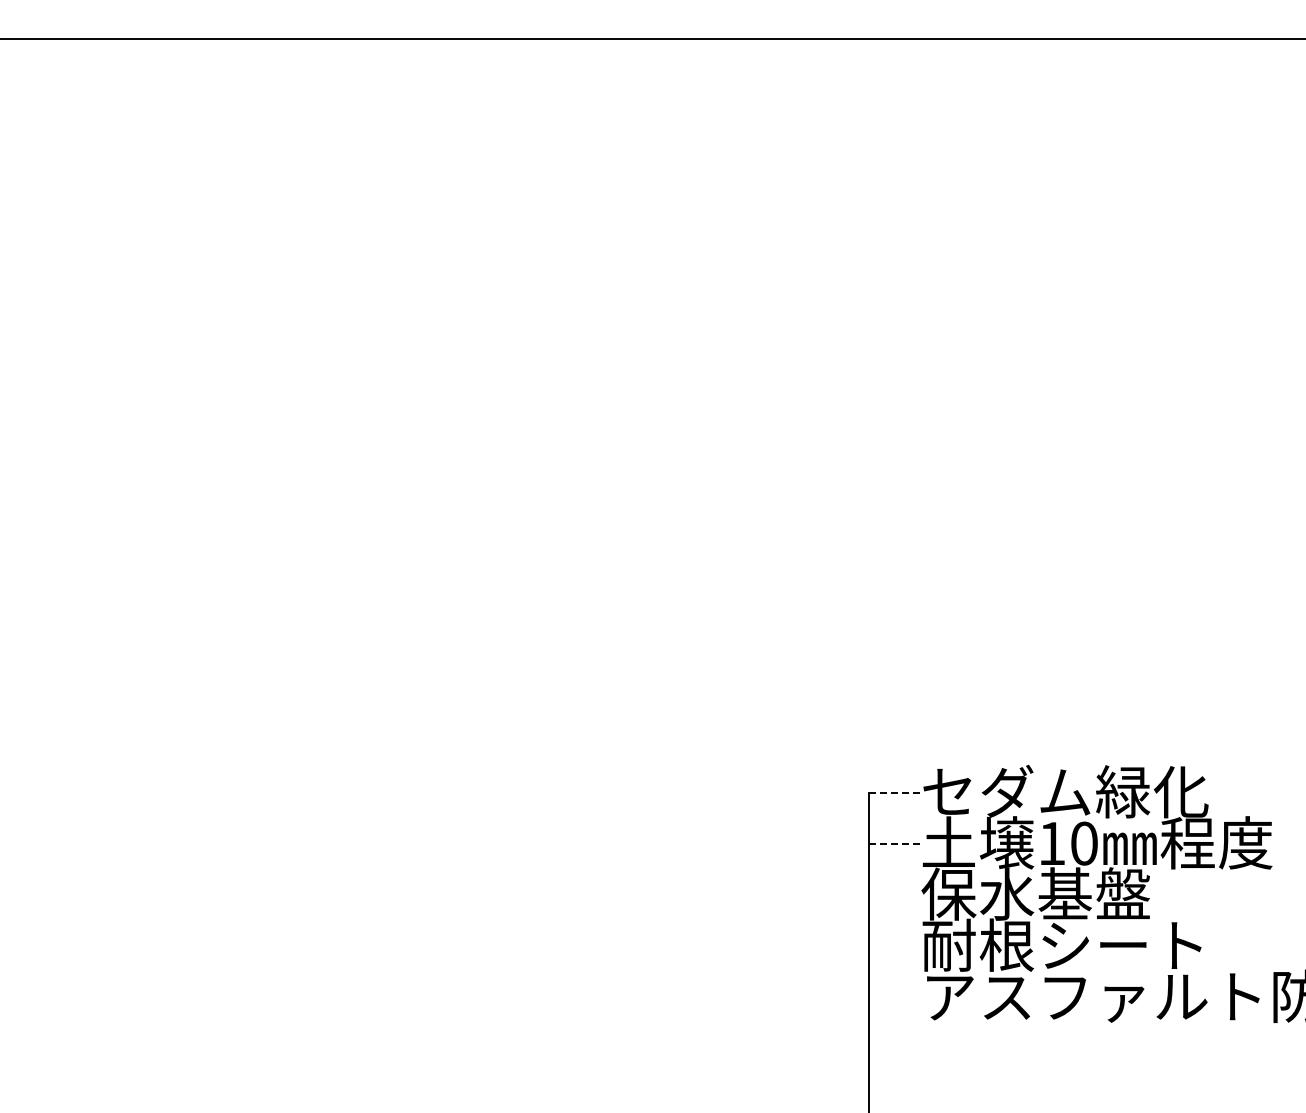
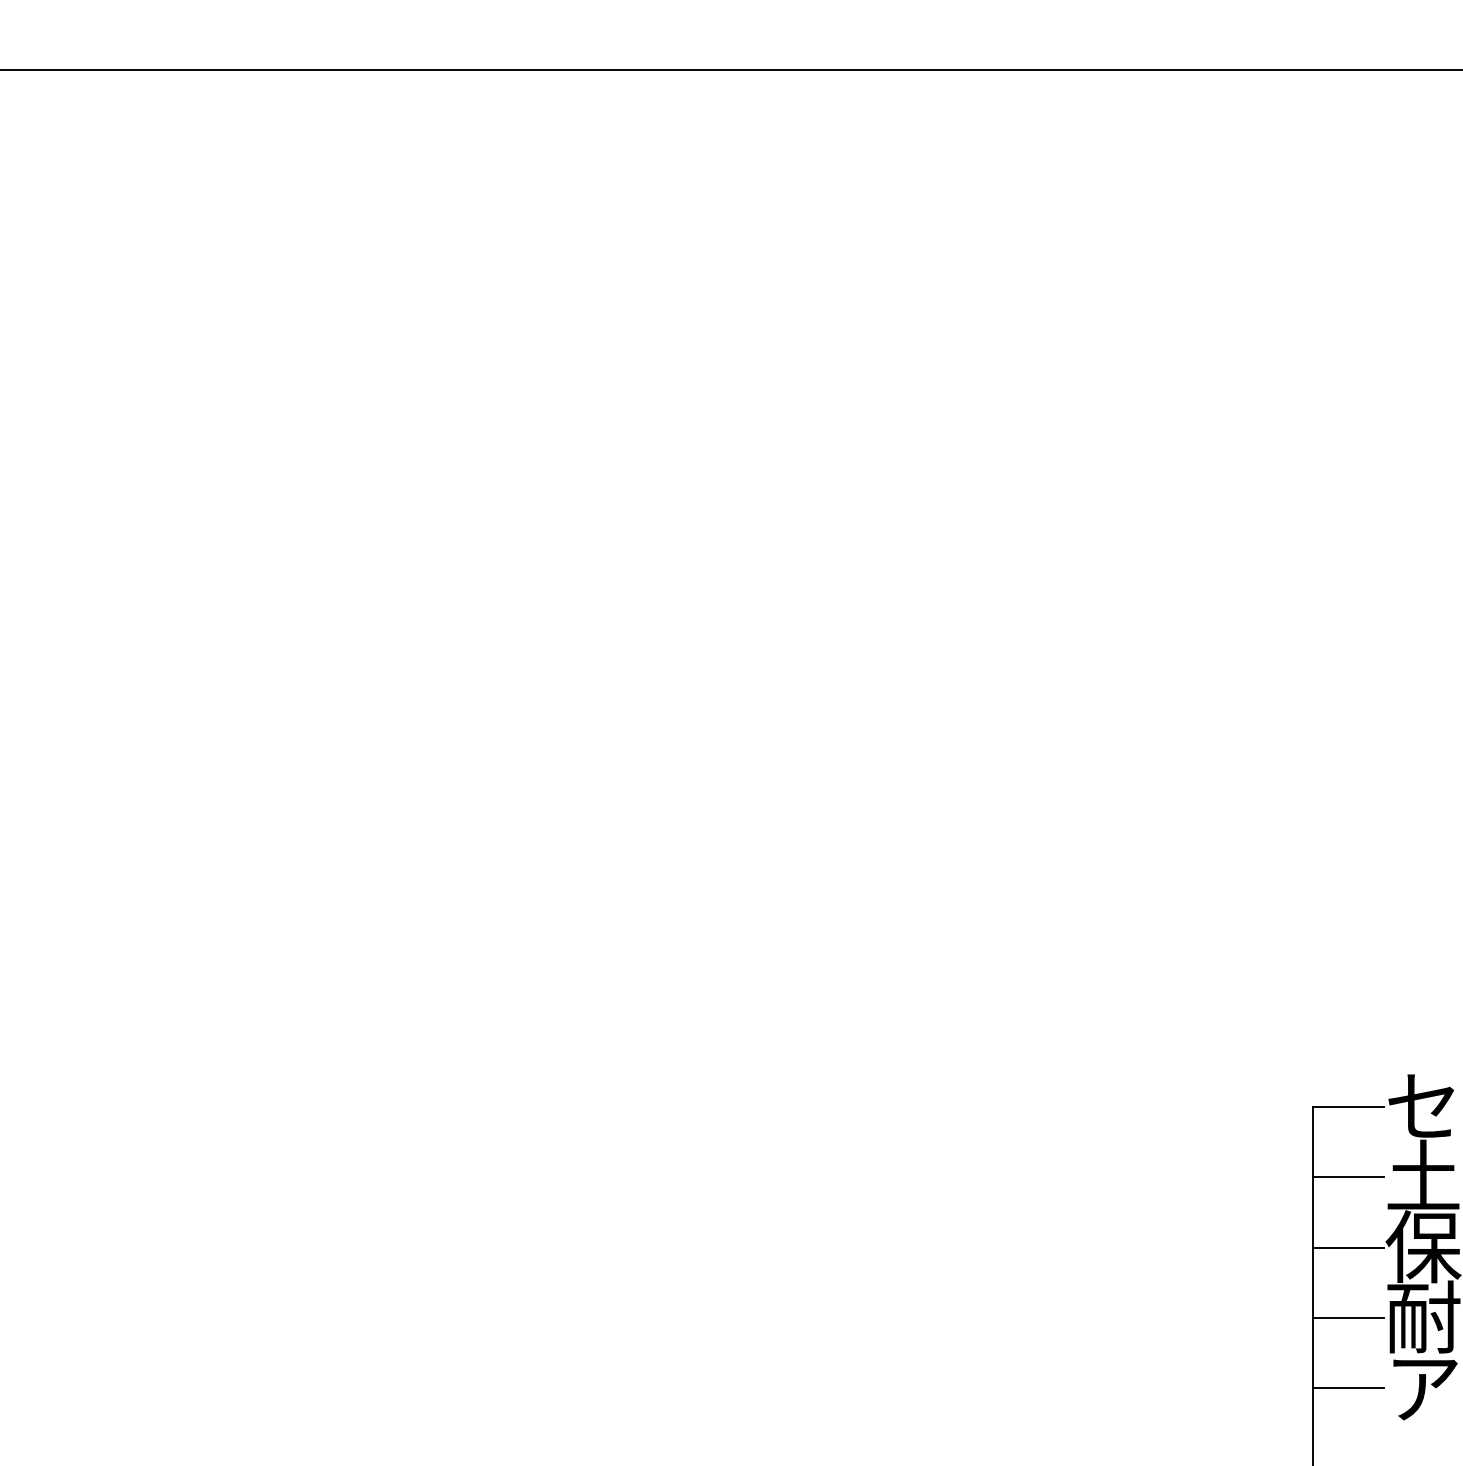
line: (894, 792) -> (1348, 1106), dashed -> solid
line: (894, 843) -> (1348, 1177), dashed -> solid
line: (893, 894) -> (1347, 1247), added
line: (893, 945) -> (1347, 1317), added
line: (893, 997) -> (1347, 1388), added

